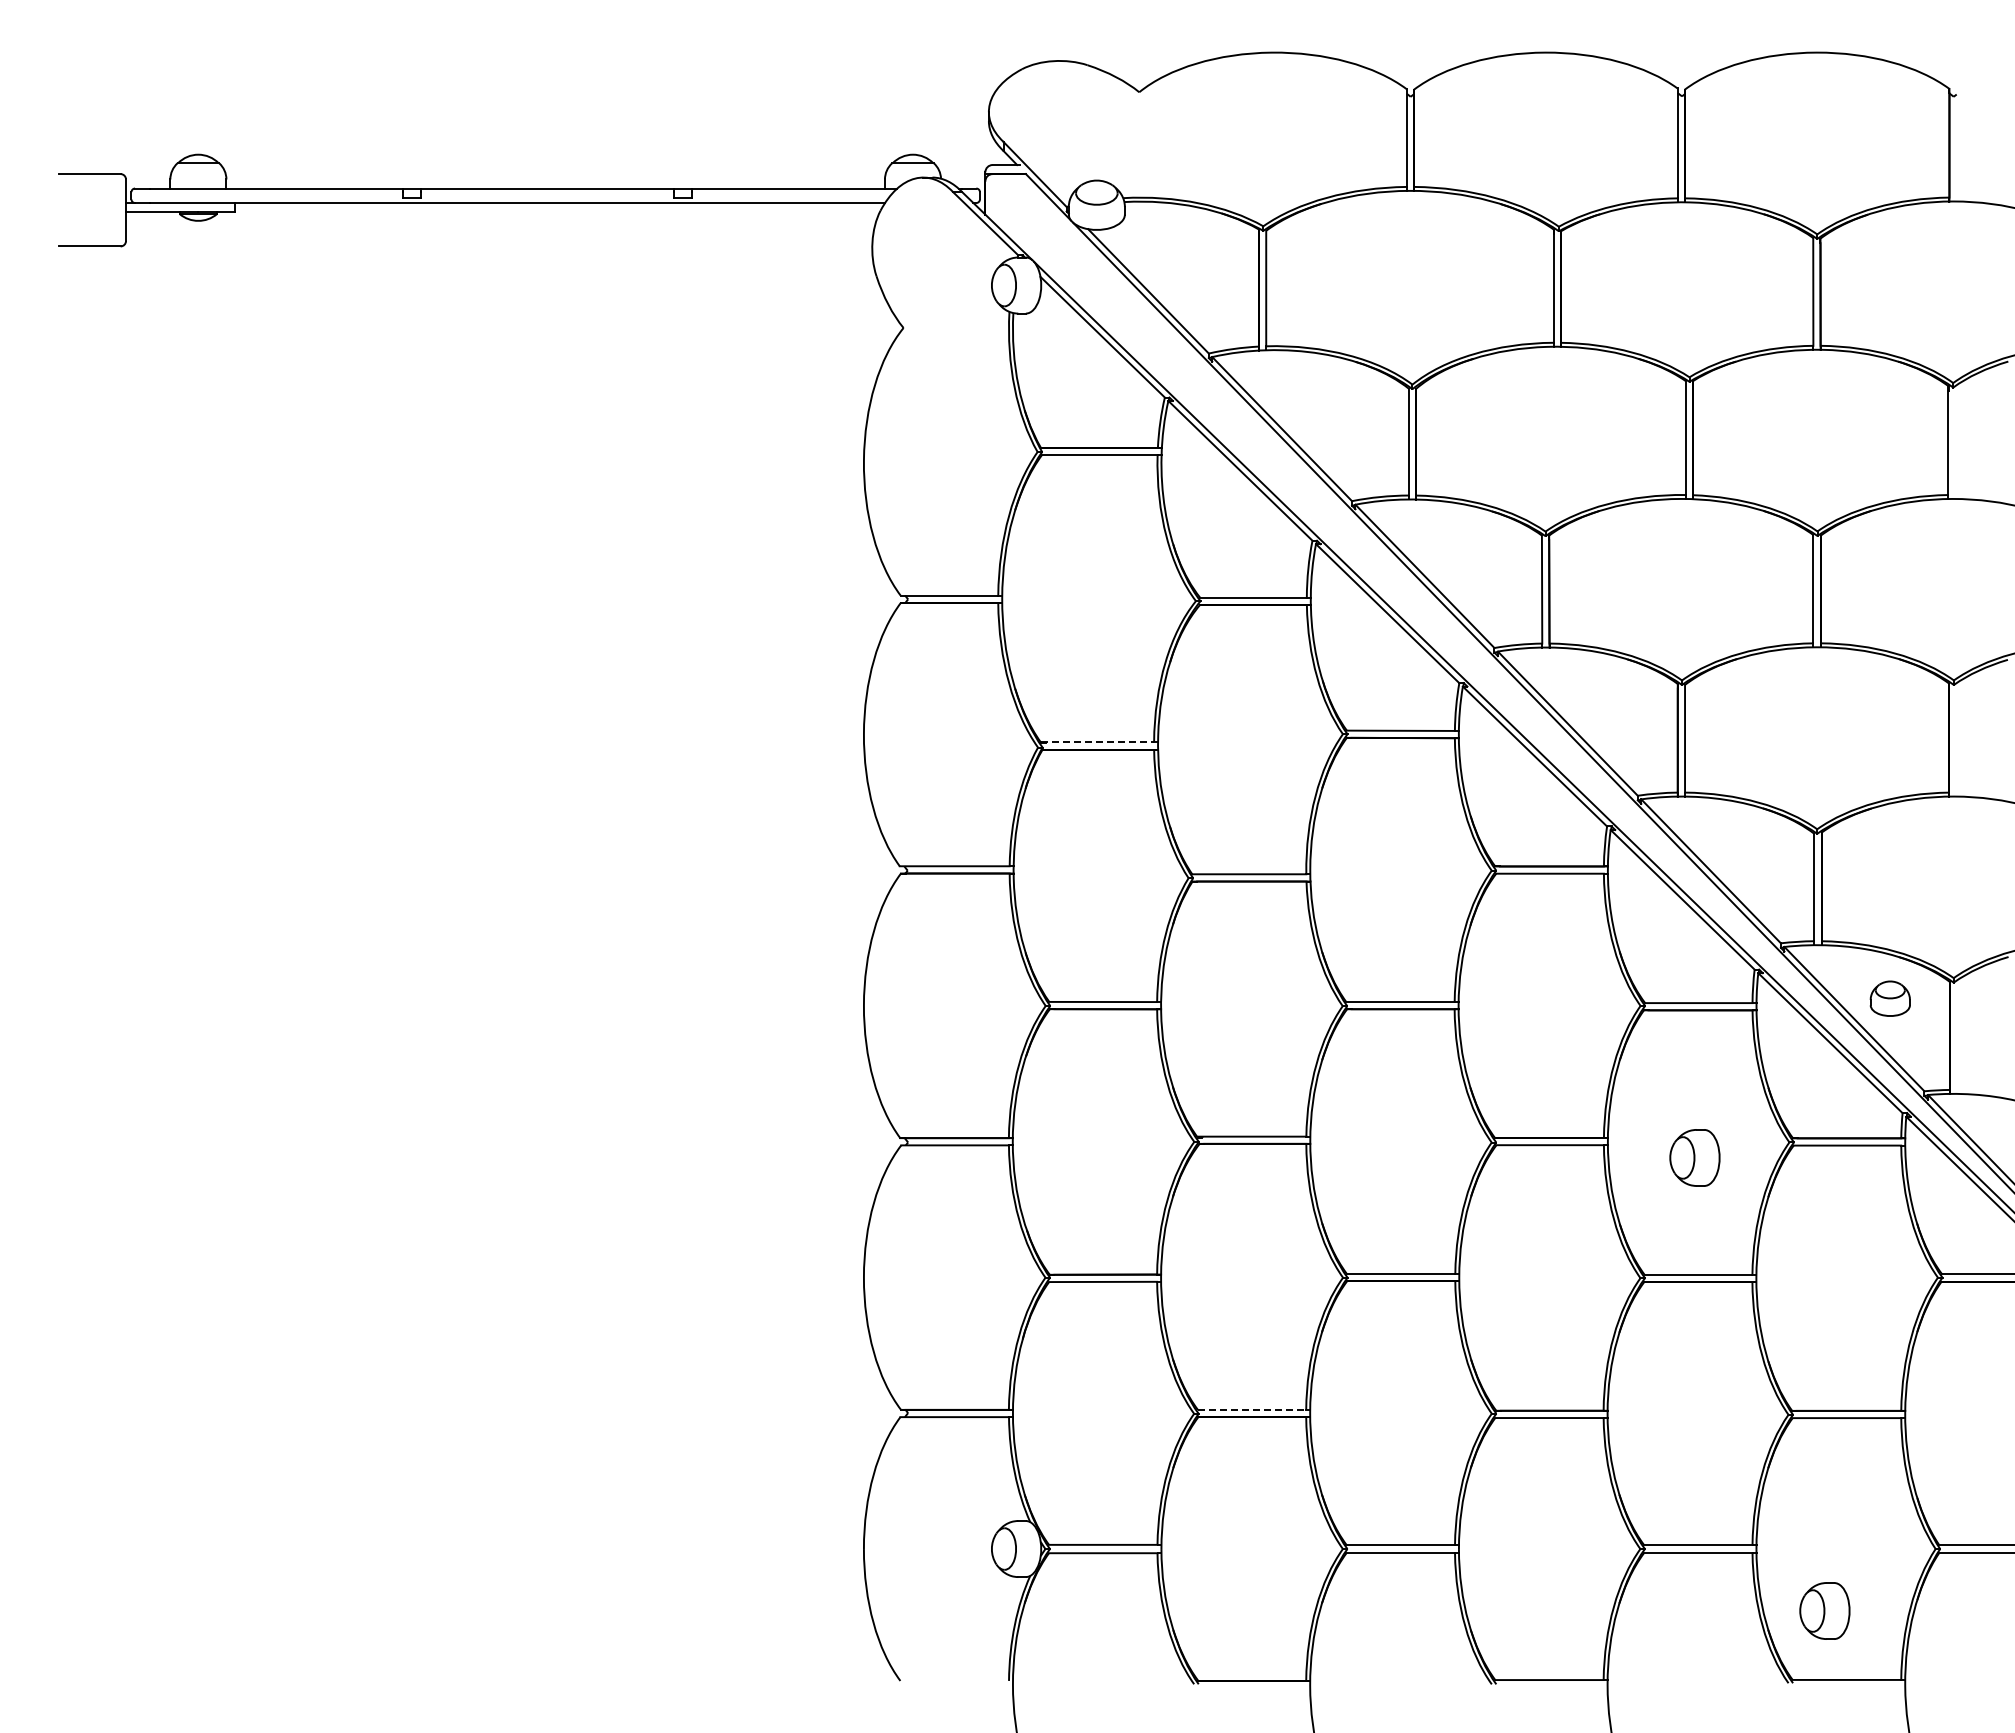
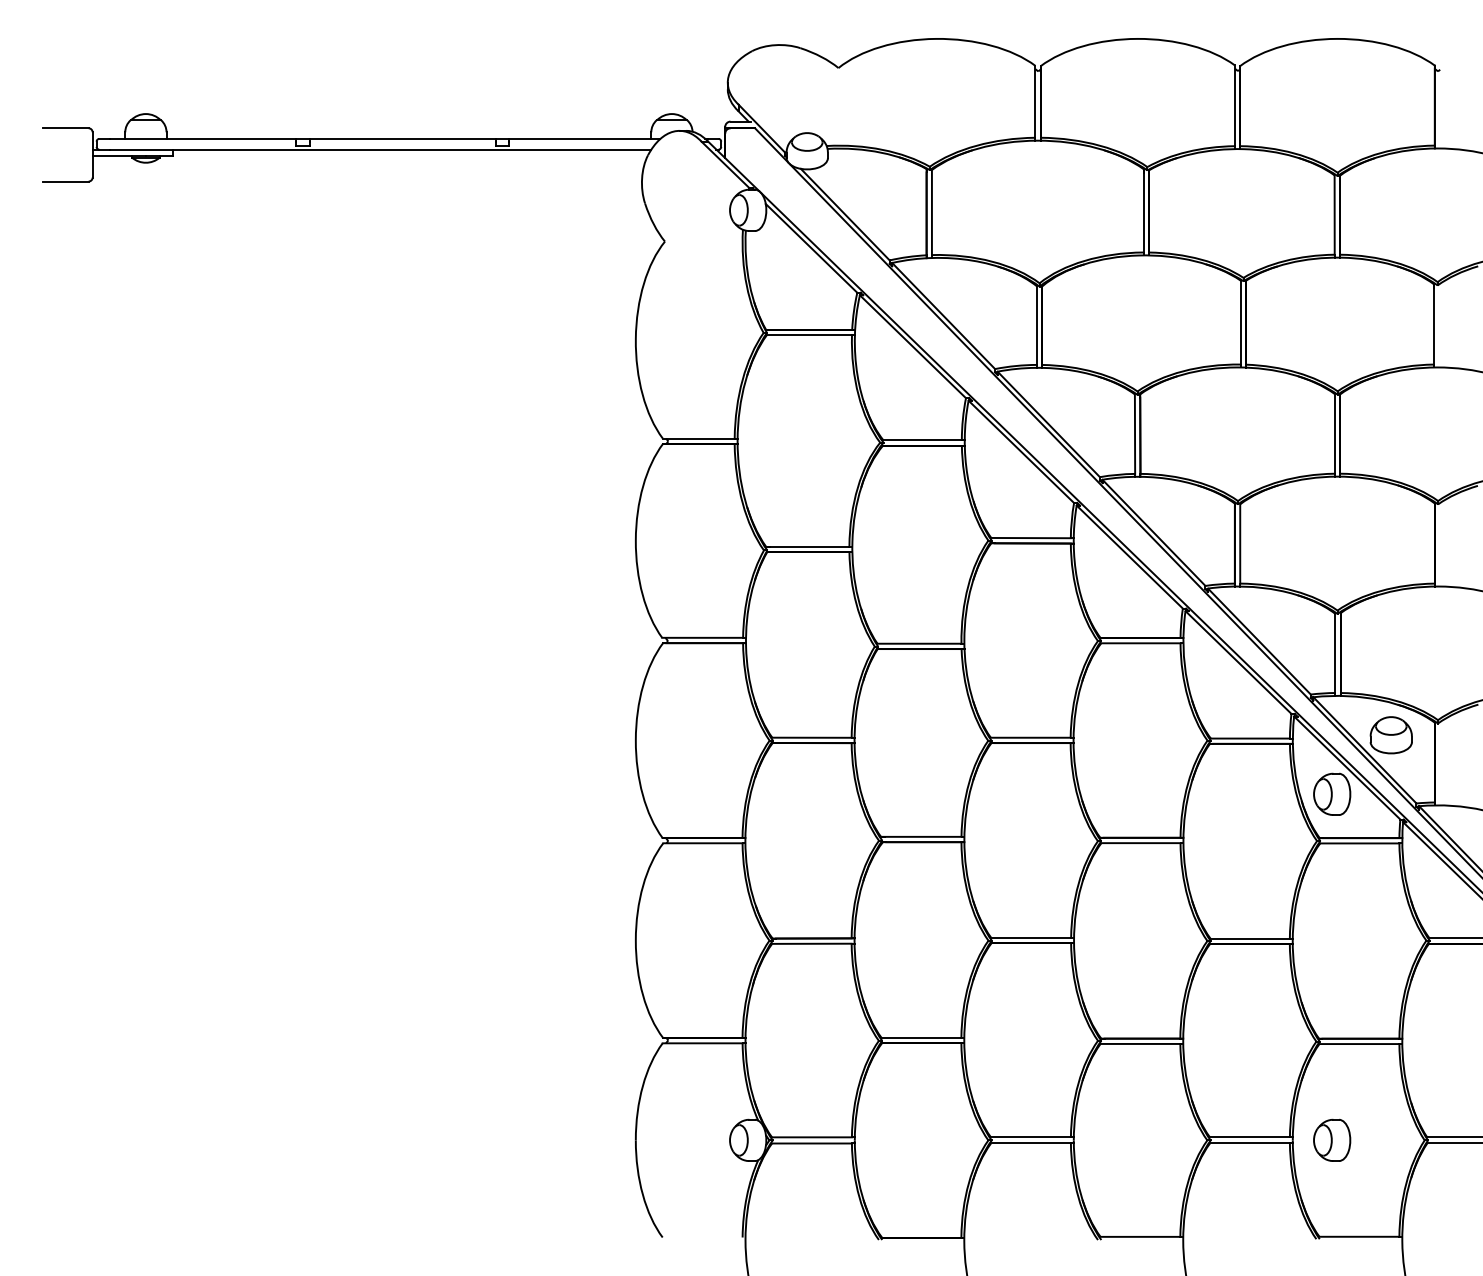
line: (1098, 742) -> (808, 546), dashed -> solid
part: (1890, 998) -> (1391, 735), size x1.43
part: (1694, 1157) -> (1331, 794), moved
line: (1252, 1409) -> (921, 1037), dashed -> solid
part: (1824, 1610) -> (1331, 1140), moved

